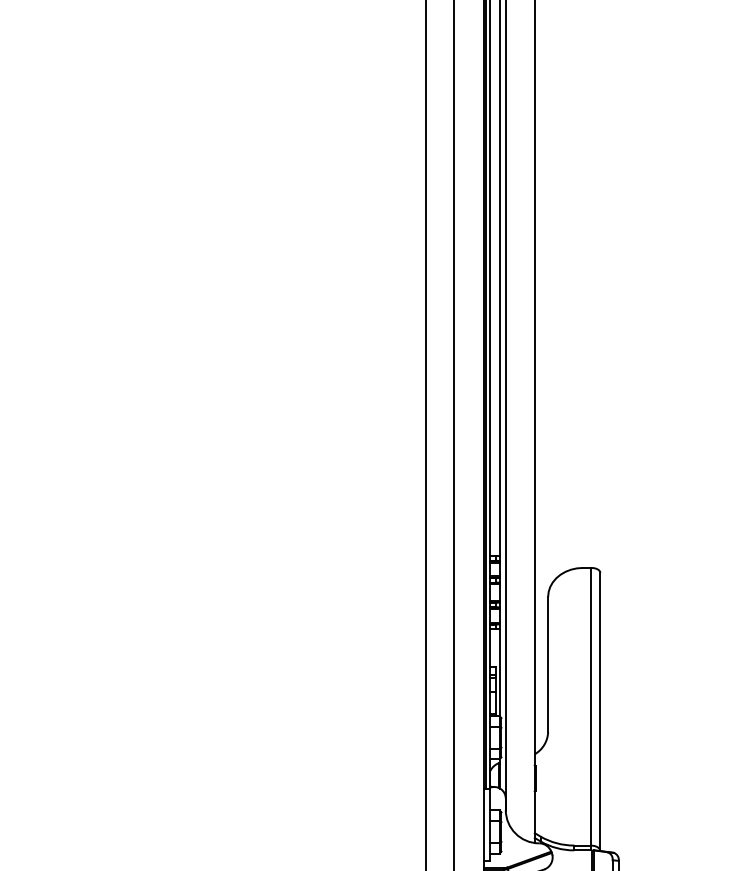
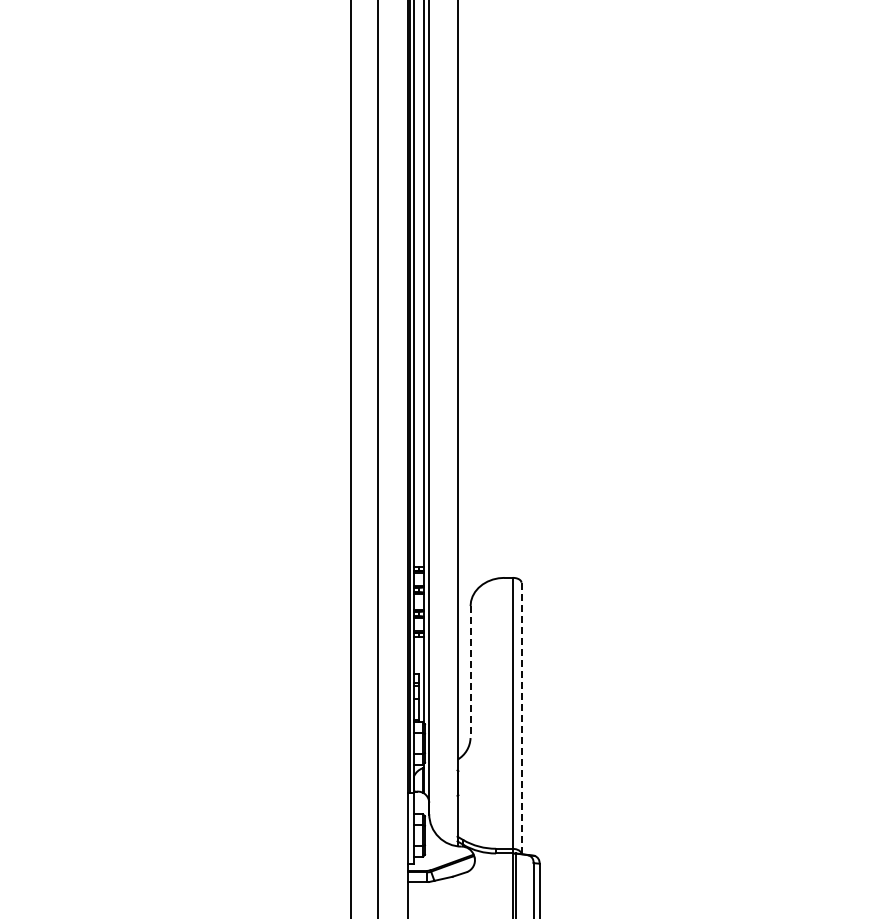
line: (548, 664) -> (470, 672), solid -> dashed
line: (600, 712) -> (521, 718), solid -> dashed

